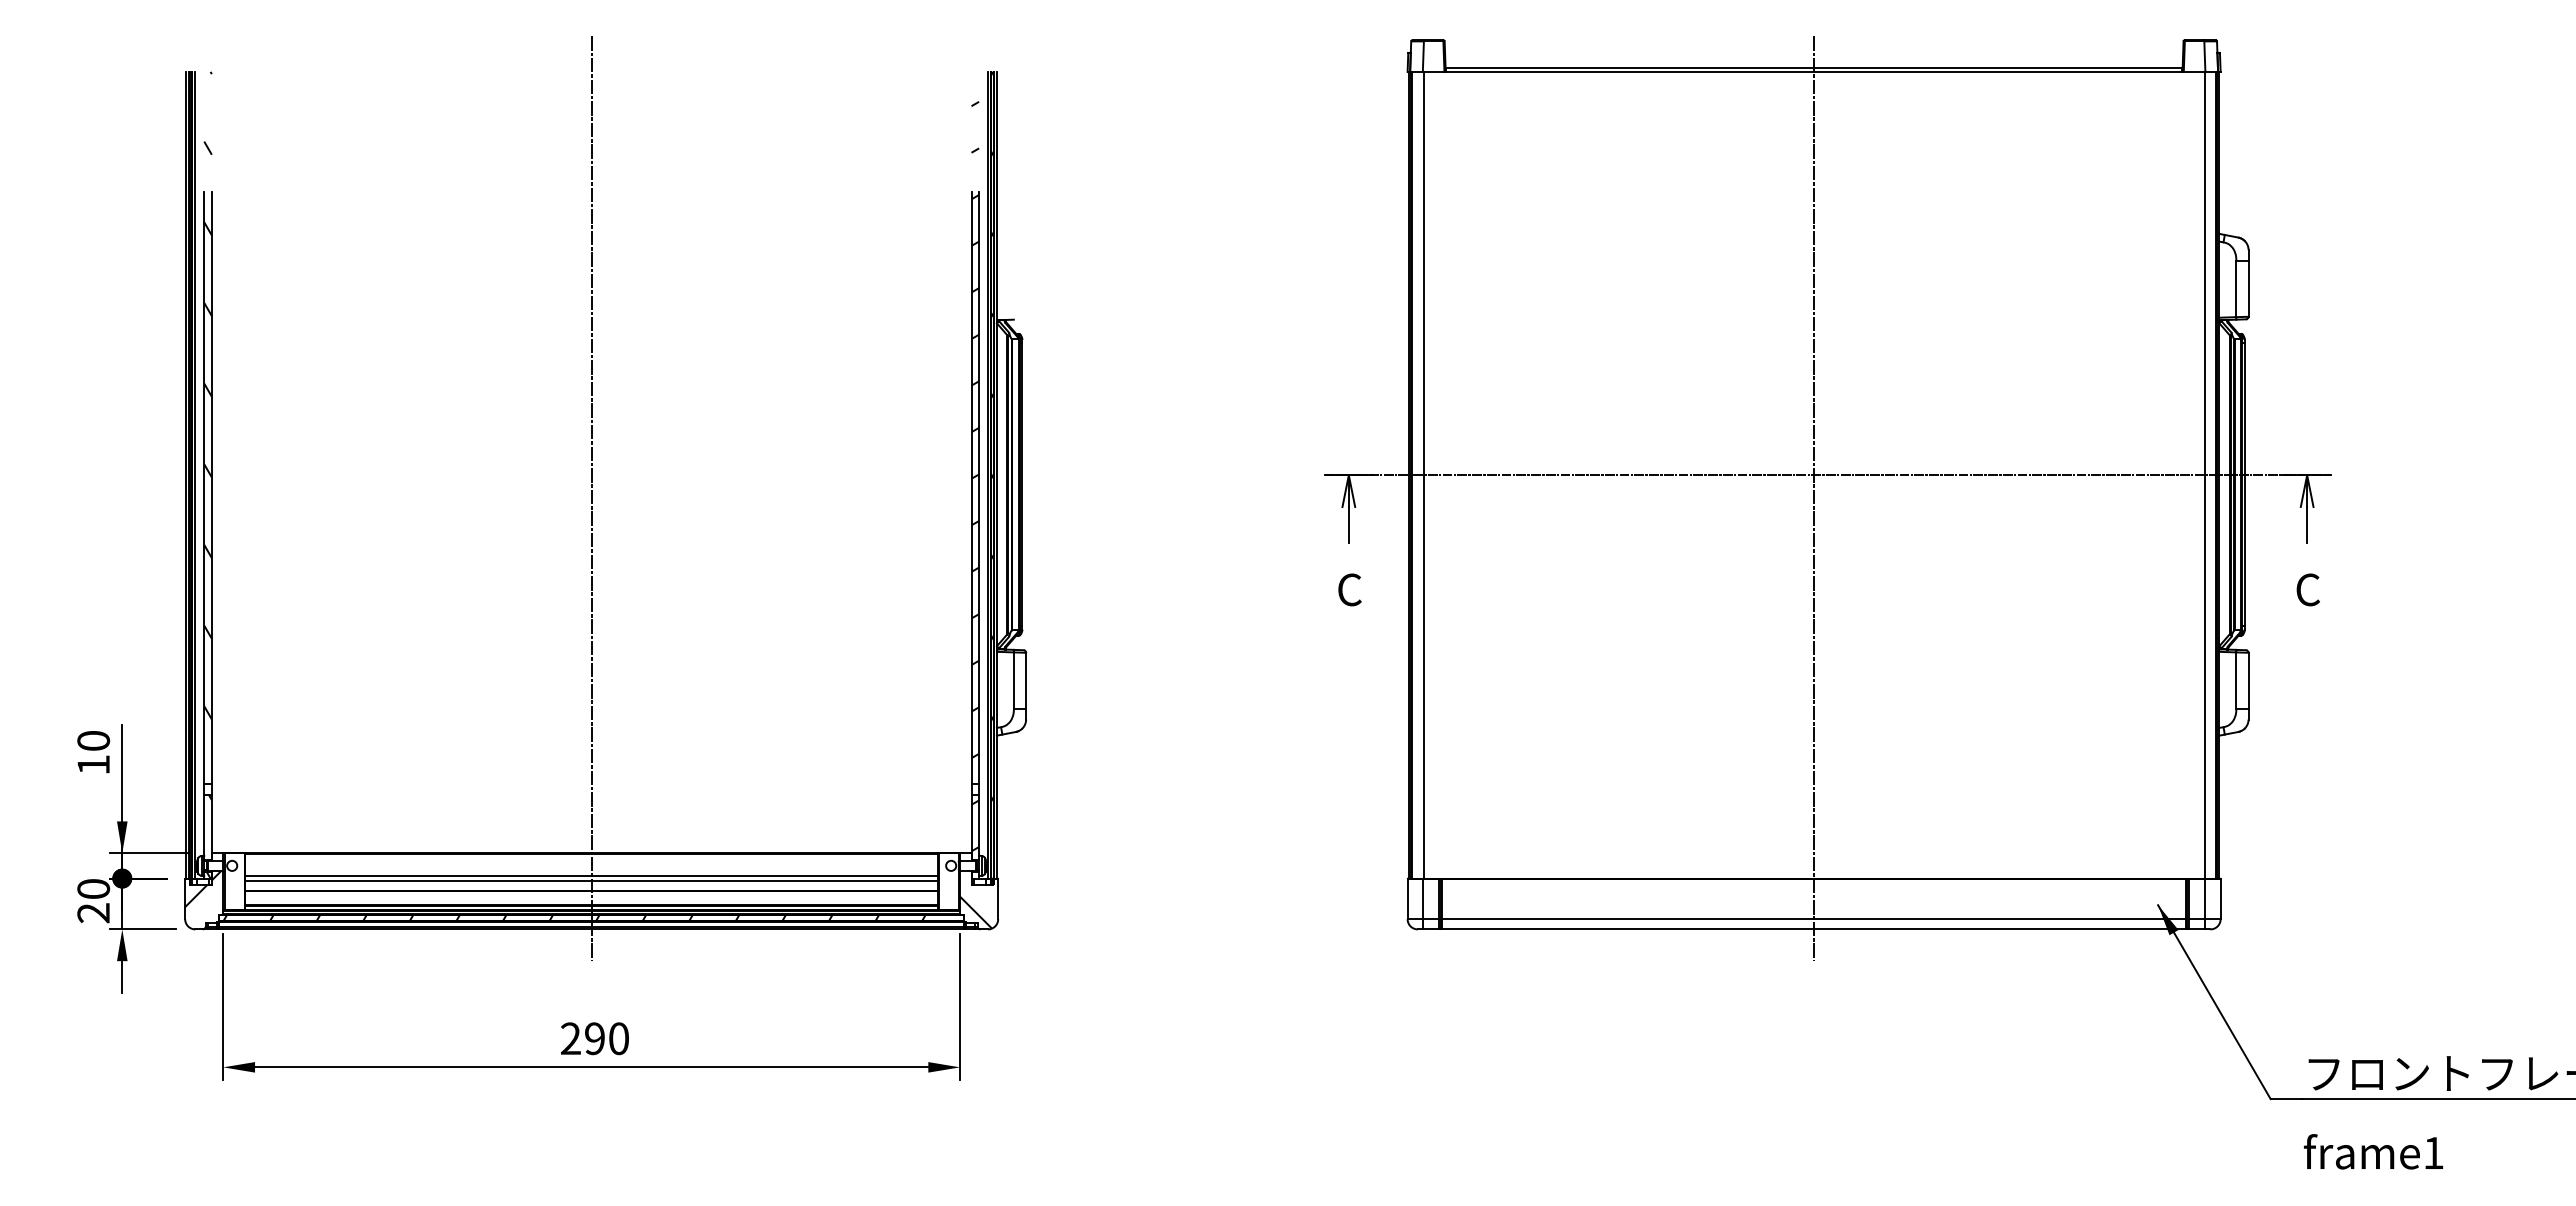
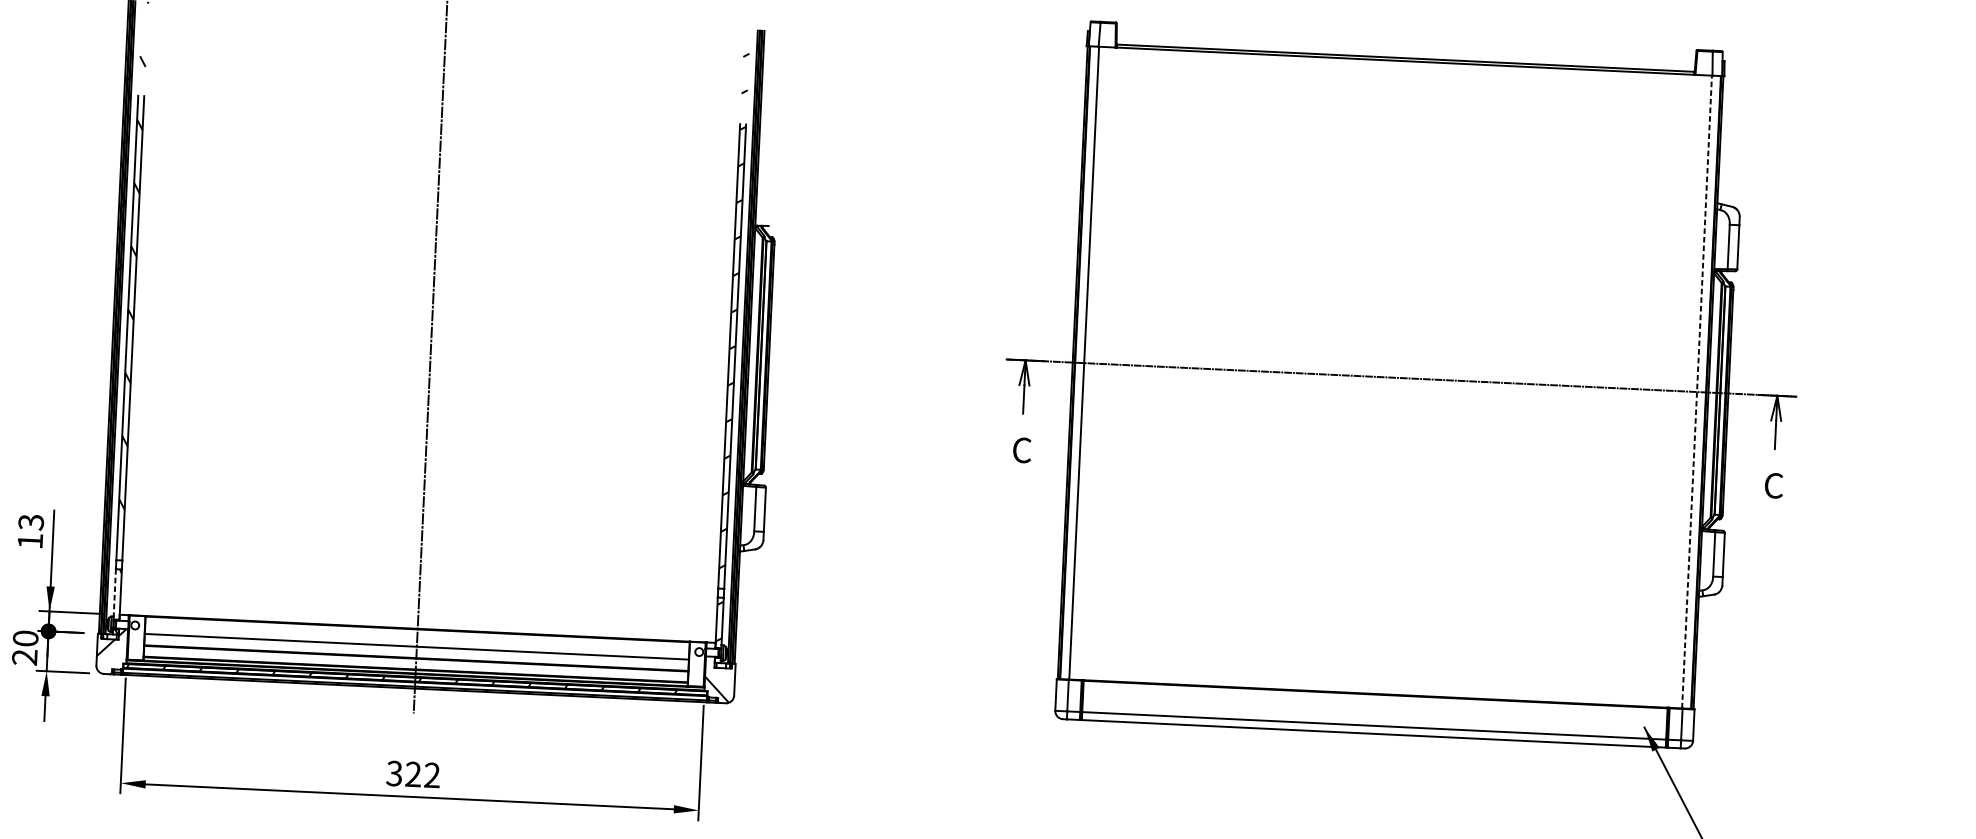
line: (2204, 474) -> (1696, 391), solid -> dashed
line: (1814, 498) -> (1390, 395), removed
text: (93, 741) -> (31, 522), 10 -> 13
line: (204, 826) -> (114, 593), solid -> dashed
line: (591, 881) -> (416, 651), removed
text: (594, 1038) -> (413, 774), 290 -> 322

